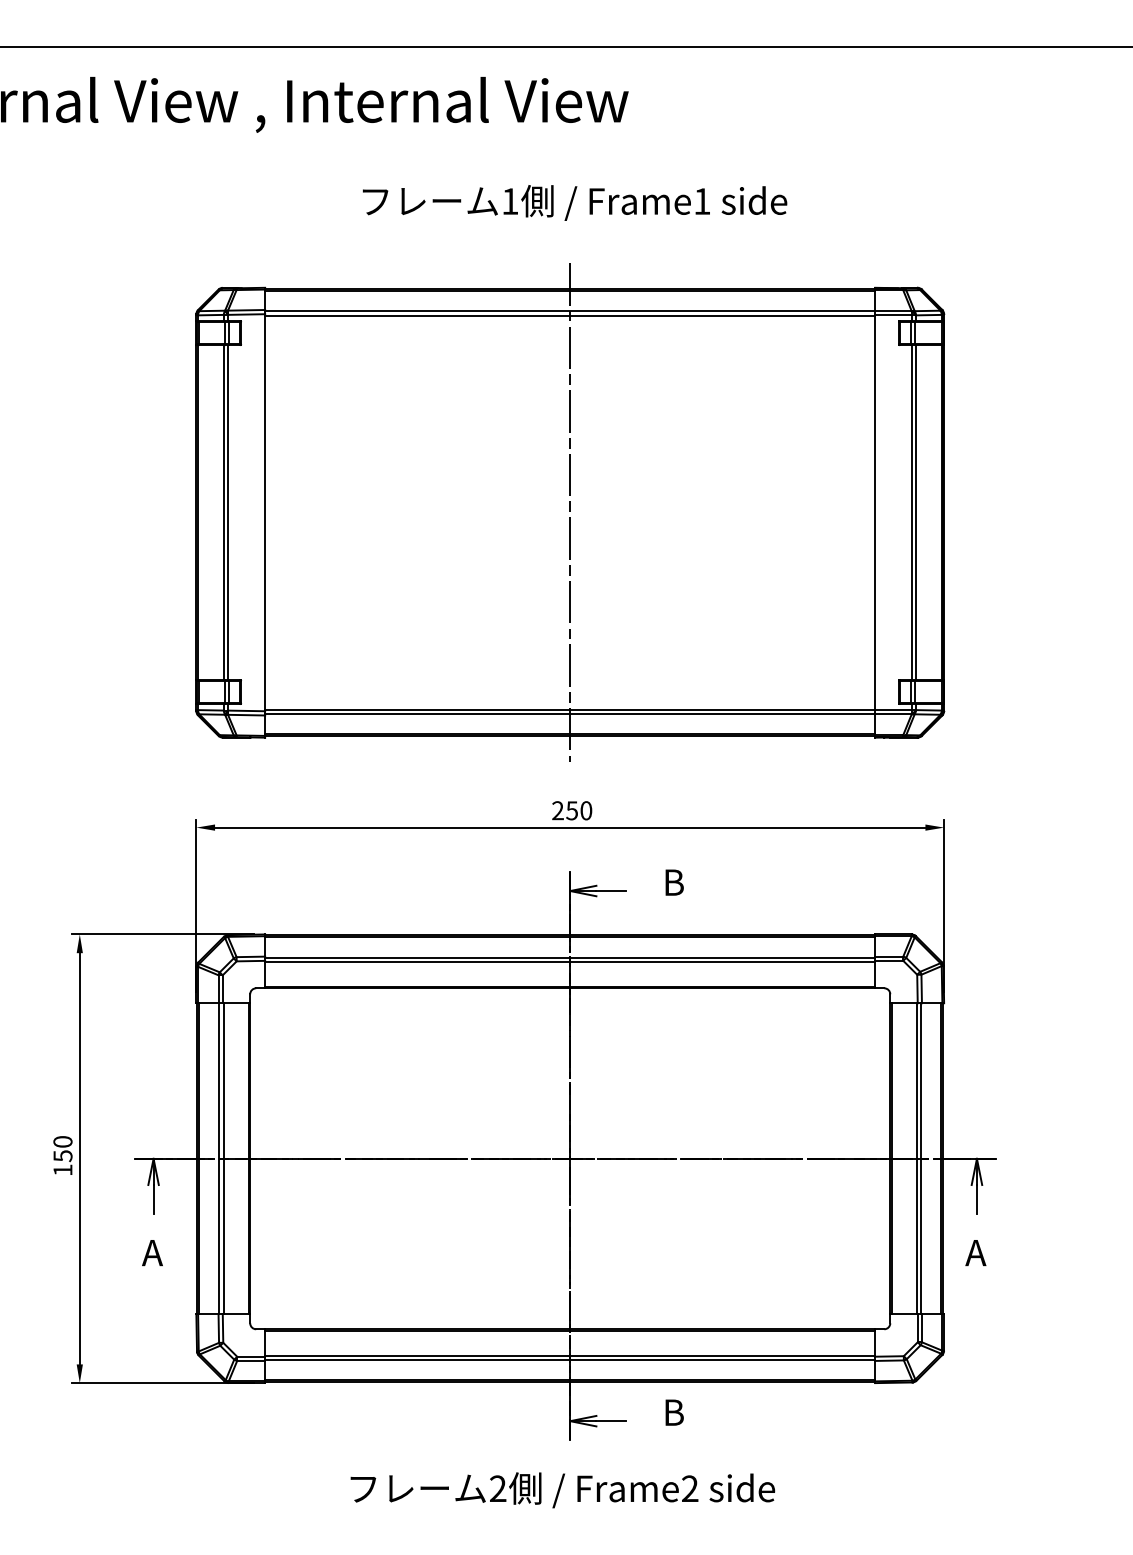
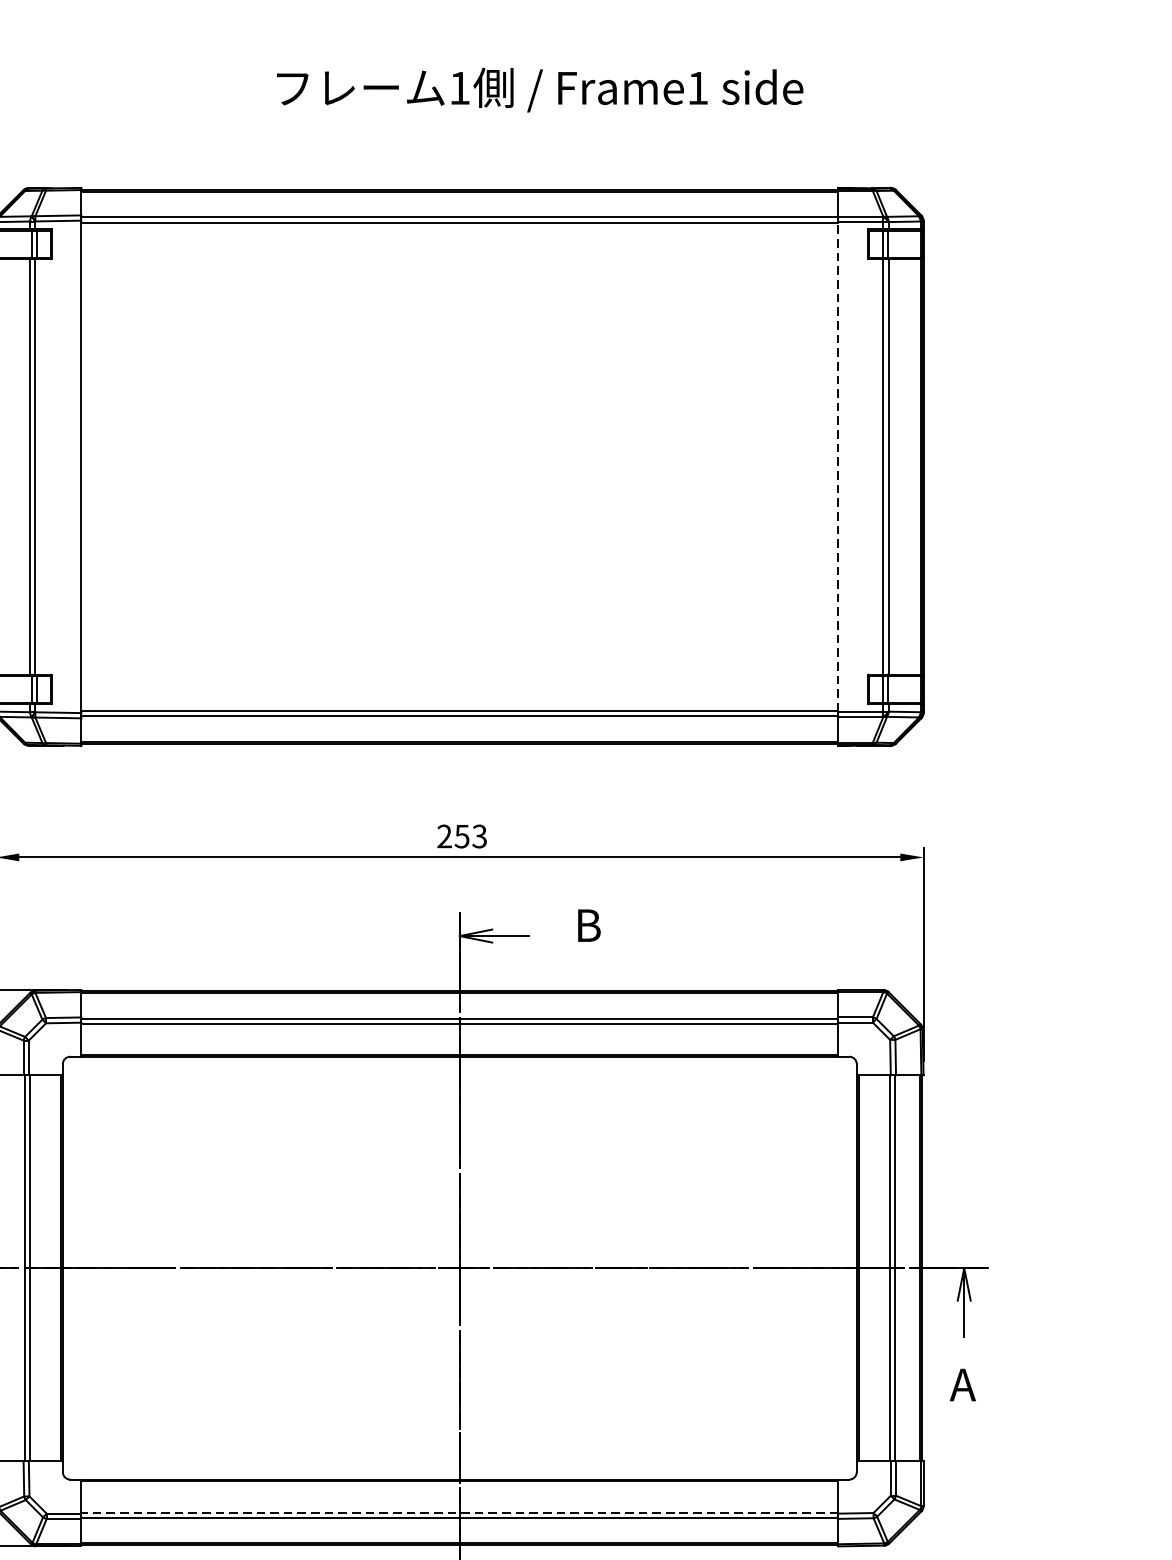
text: (574, 202) -> (539, 89), moved
line: (570, 512) -> (460, 466), removed
line: (875, 512) -> (838, 466), solid -> dashed
text: (586, 810) -> (479, 836), 250 -> 253
line: (569, 1355) -> (458, 1512), solid -> dashed

